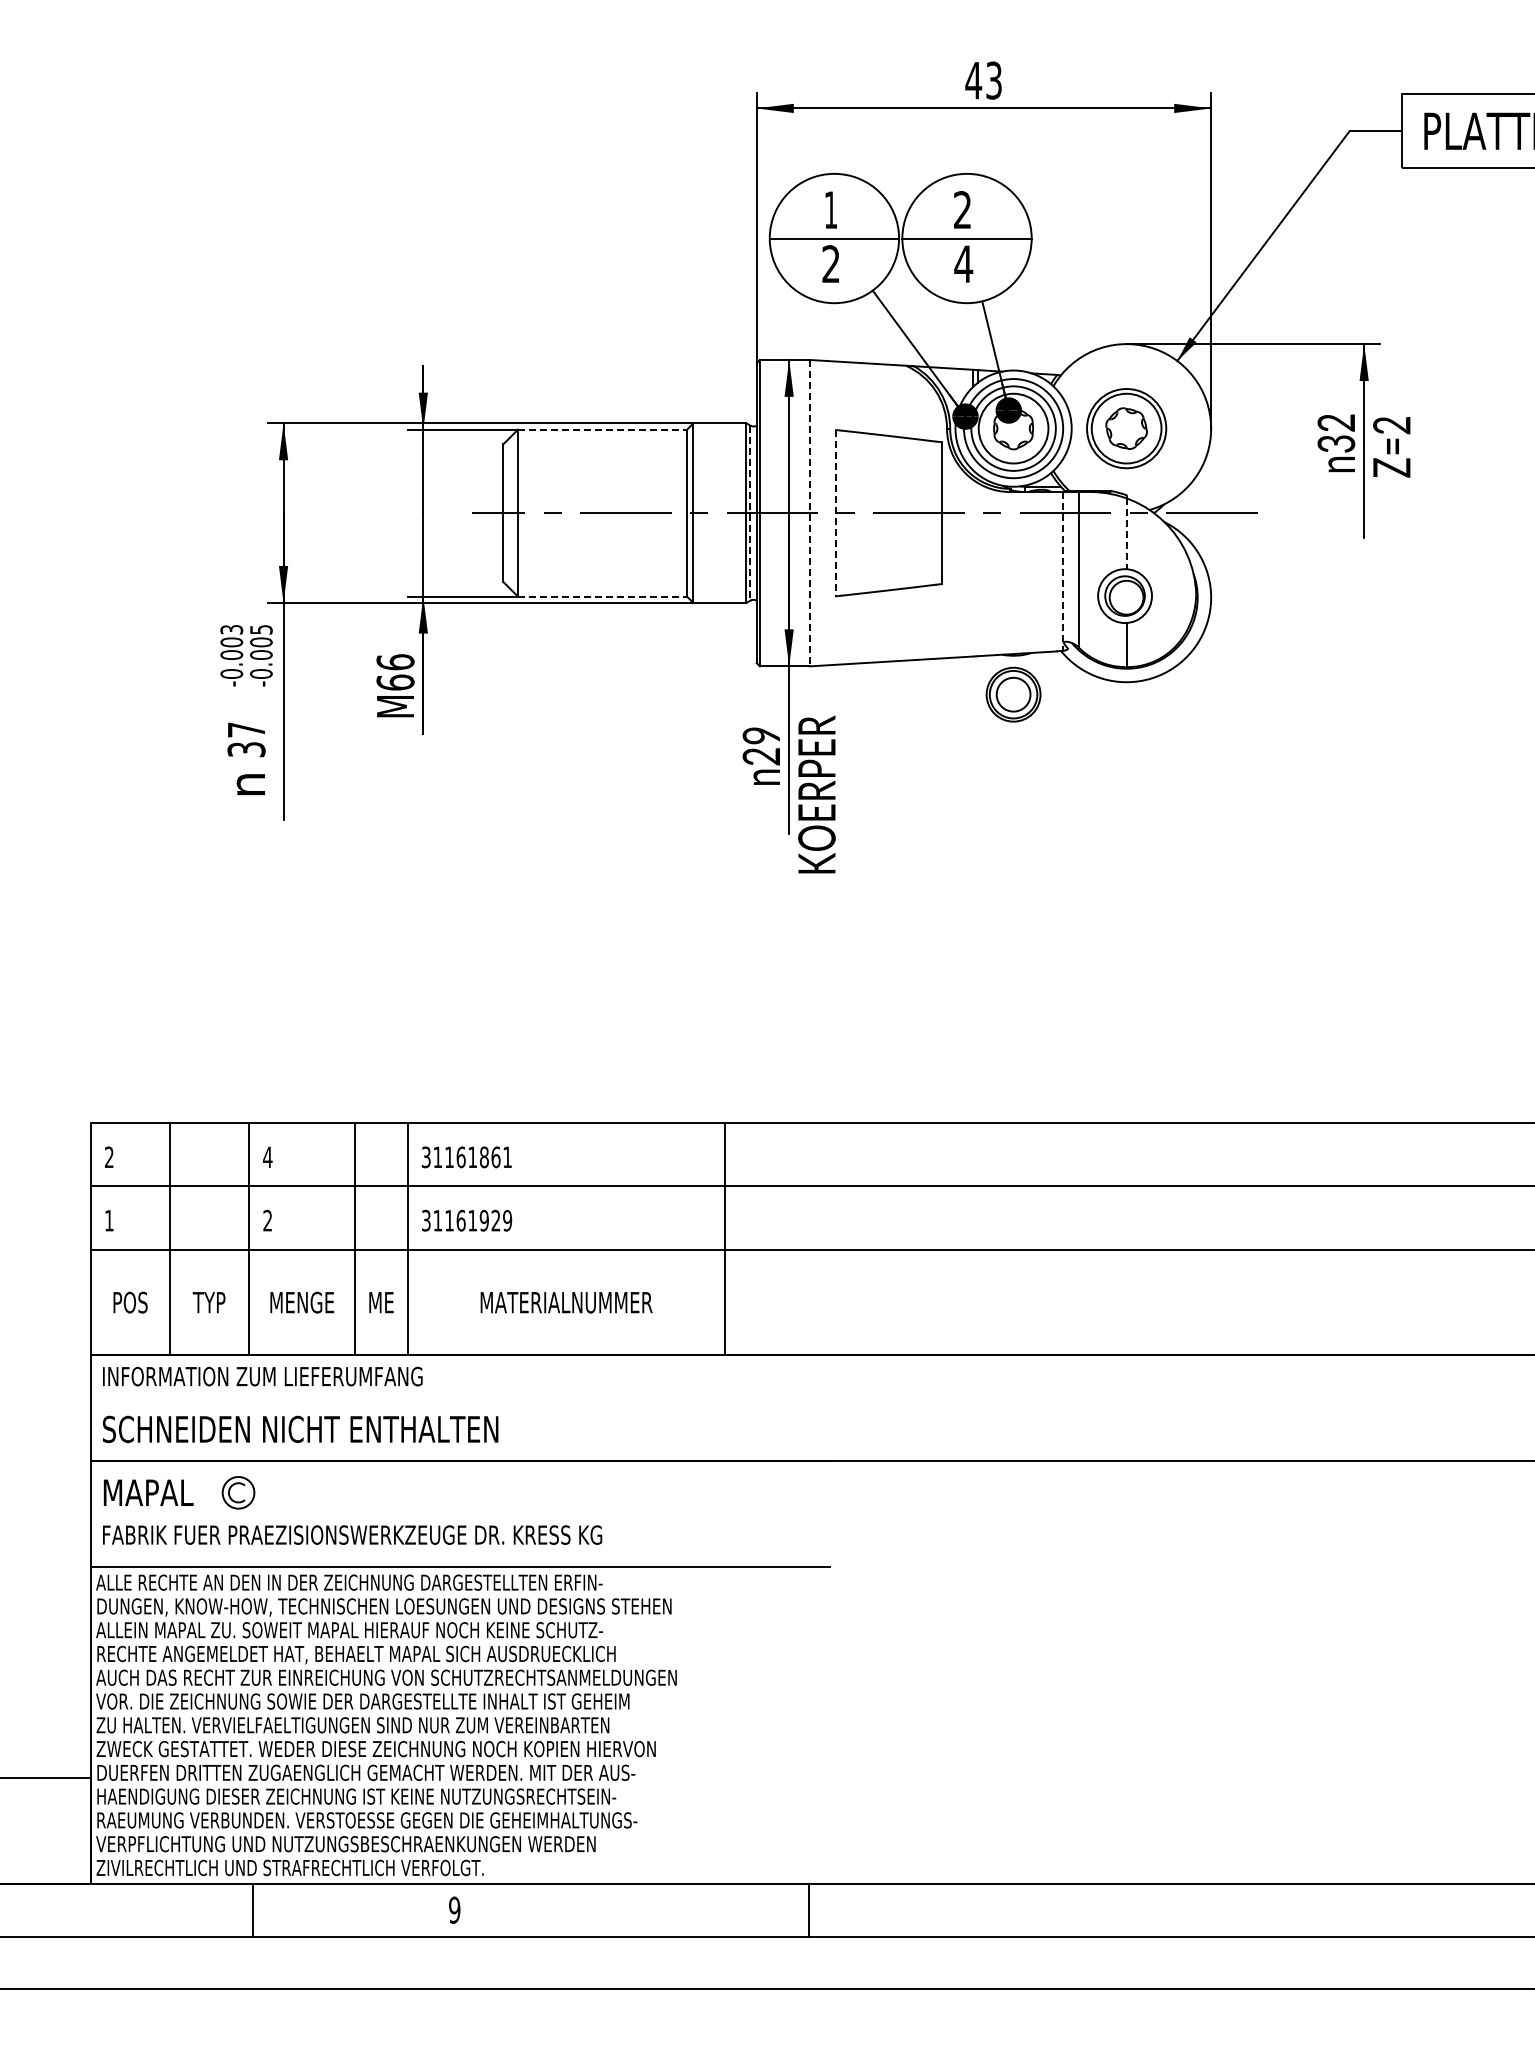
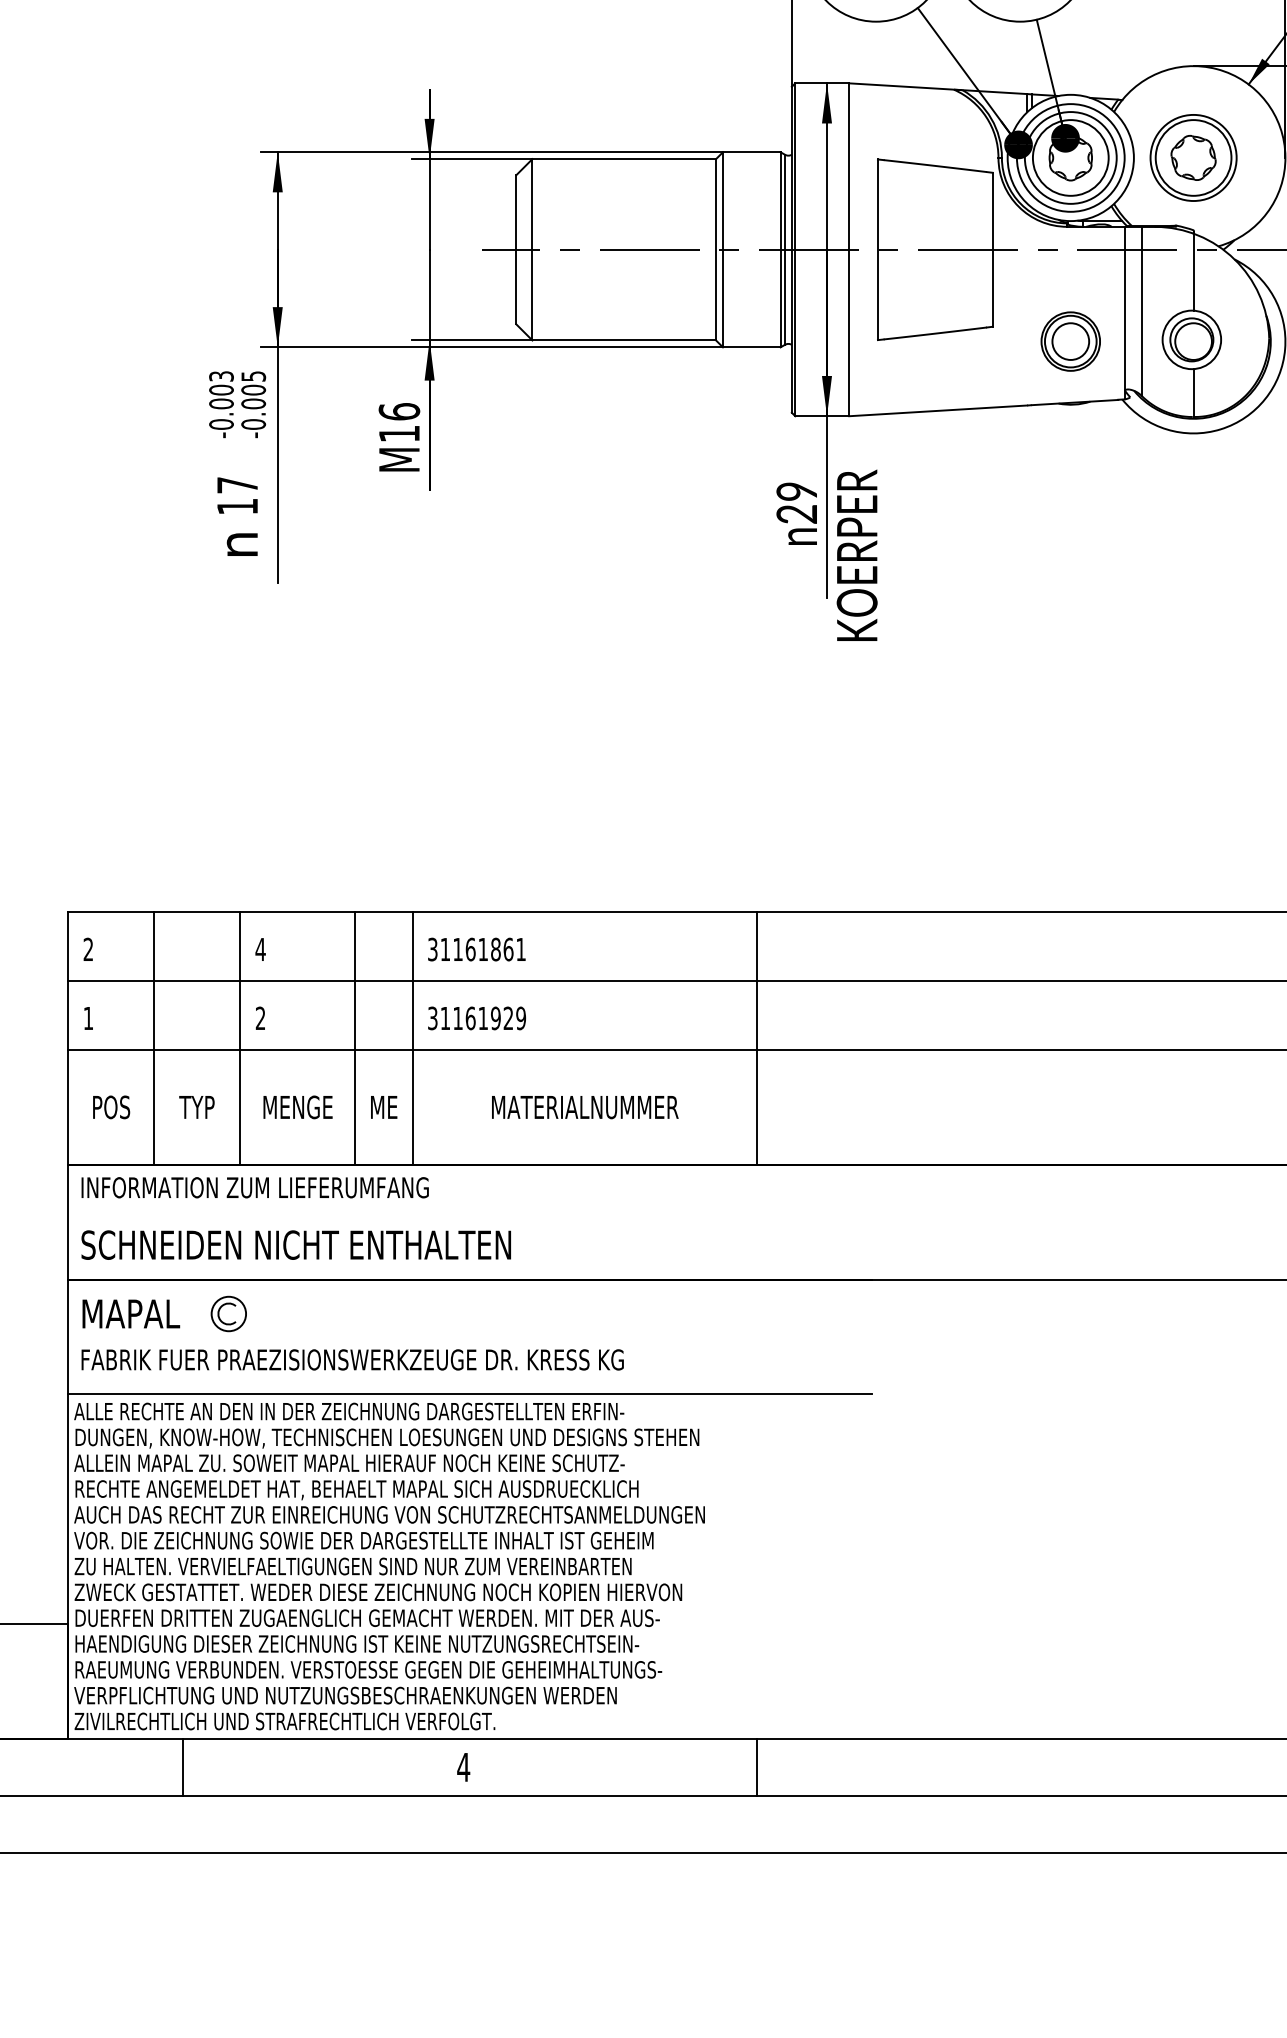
line: (602, 429) -> (624, 158), dashed -> solid
line: (750, 513) -> (785, 250), dashed -> solid
line: (809, 513) -> (849, 250), dashed -> solid
line: (836, 513) -> (878, 250), dashed -> solid
line: (1126, 534) -> (1193, 272), dashed -> solid
line: (1063, 571) -> (1125, 313), dashed -> solid
line: (602, 596) -> (624, 340), dashed -> solid
text: (395, 682) -> (399, 433), M66 -> M16
part: (1013, 694) -> (1070, 341), moved
text: (246, 749) -> (237, 506), 37 -> 17
line: (253, 1909) -> (183, 1766), moved
text: (454, 1909) -> (463, 1766), 9 -> 4
line: (808, 1909) -> (756, 1766), moved

